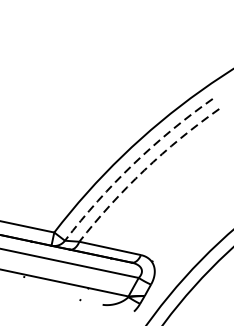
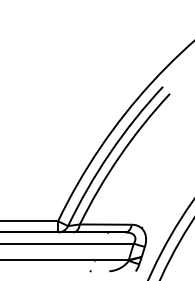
arc: (133, 163) -> (110, 152), dashed -> solid
arc: (144, 169) -> (120, 155), dashed -> solid

